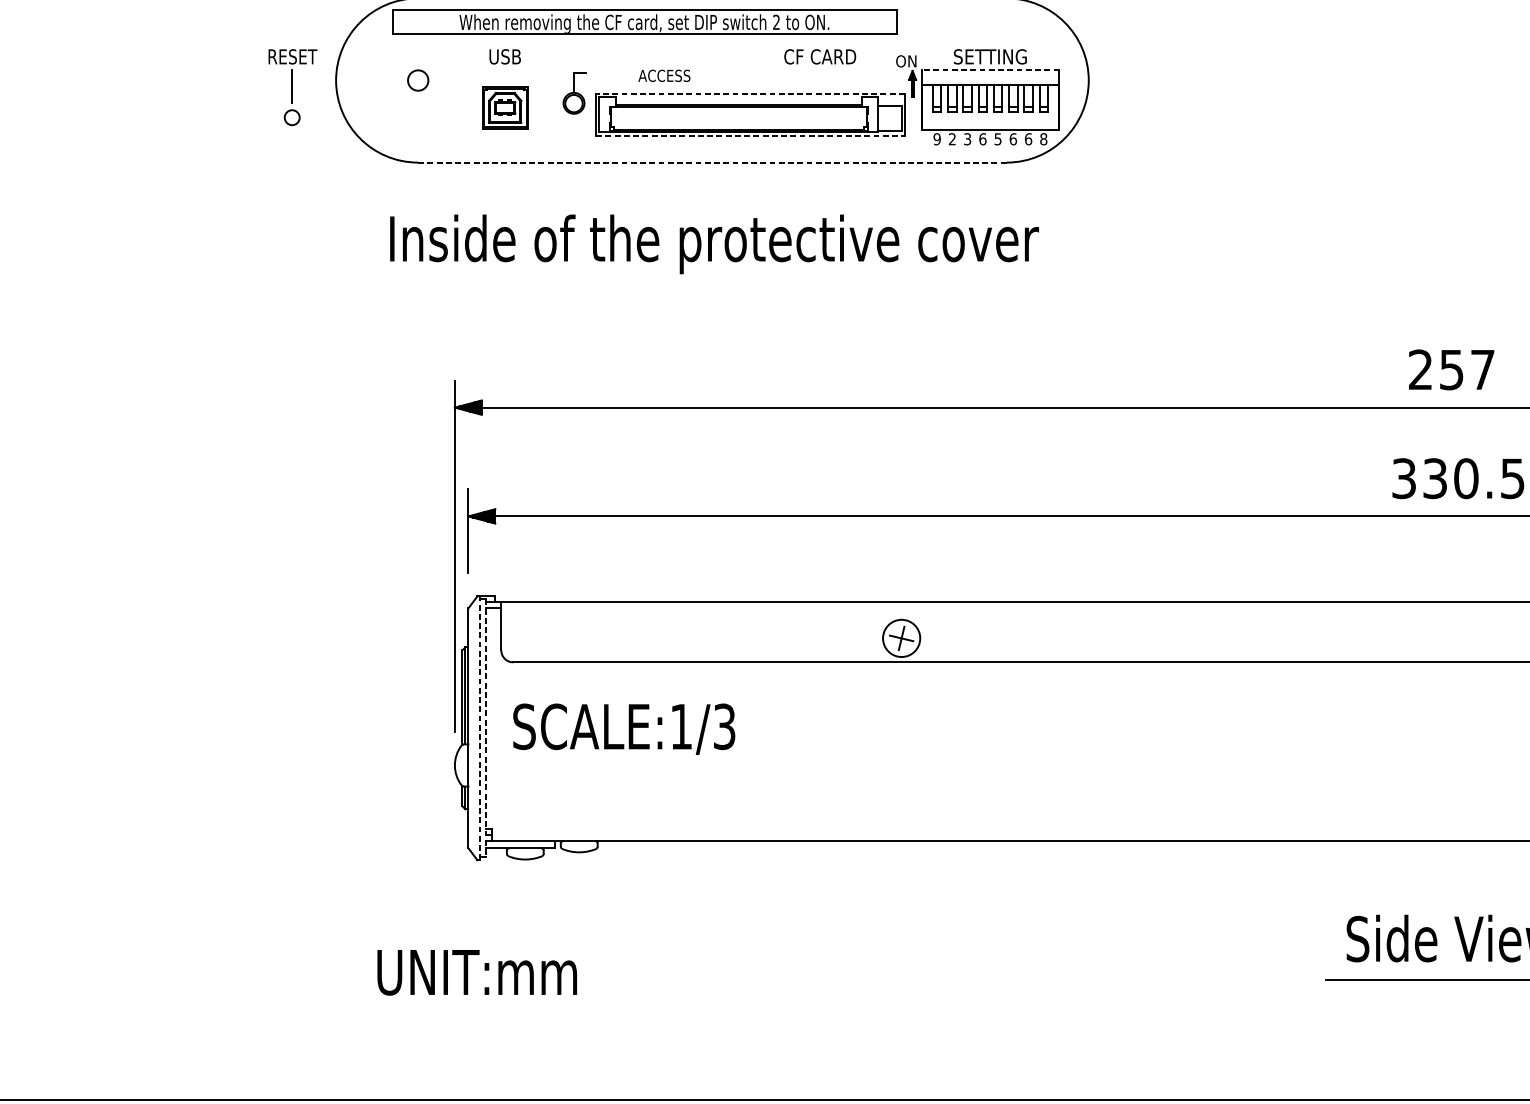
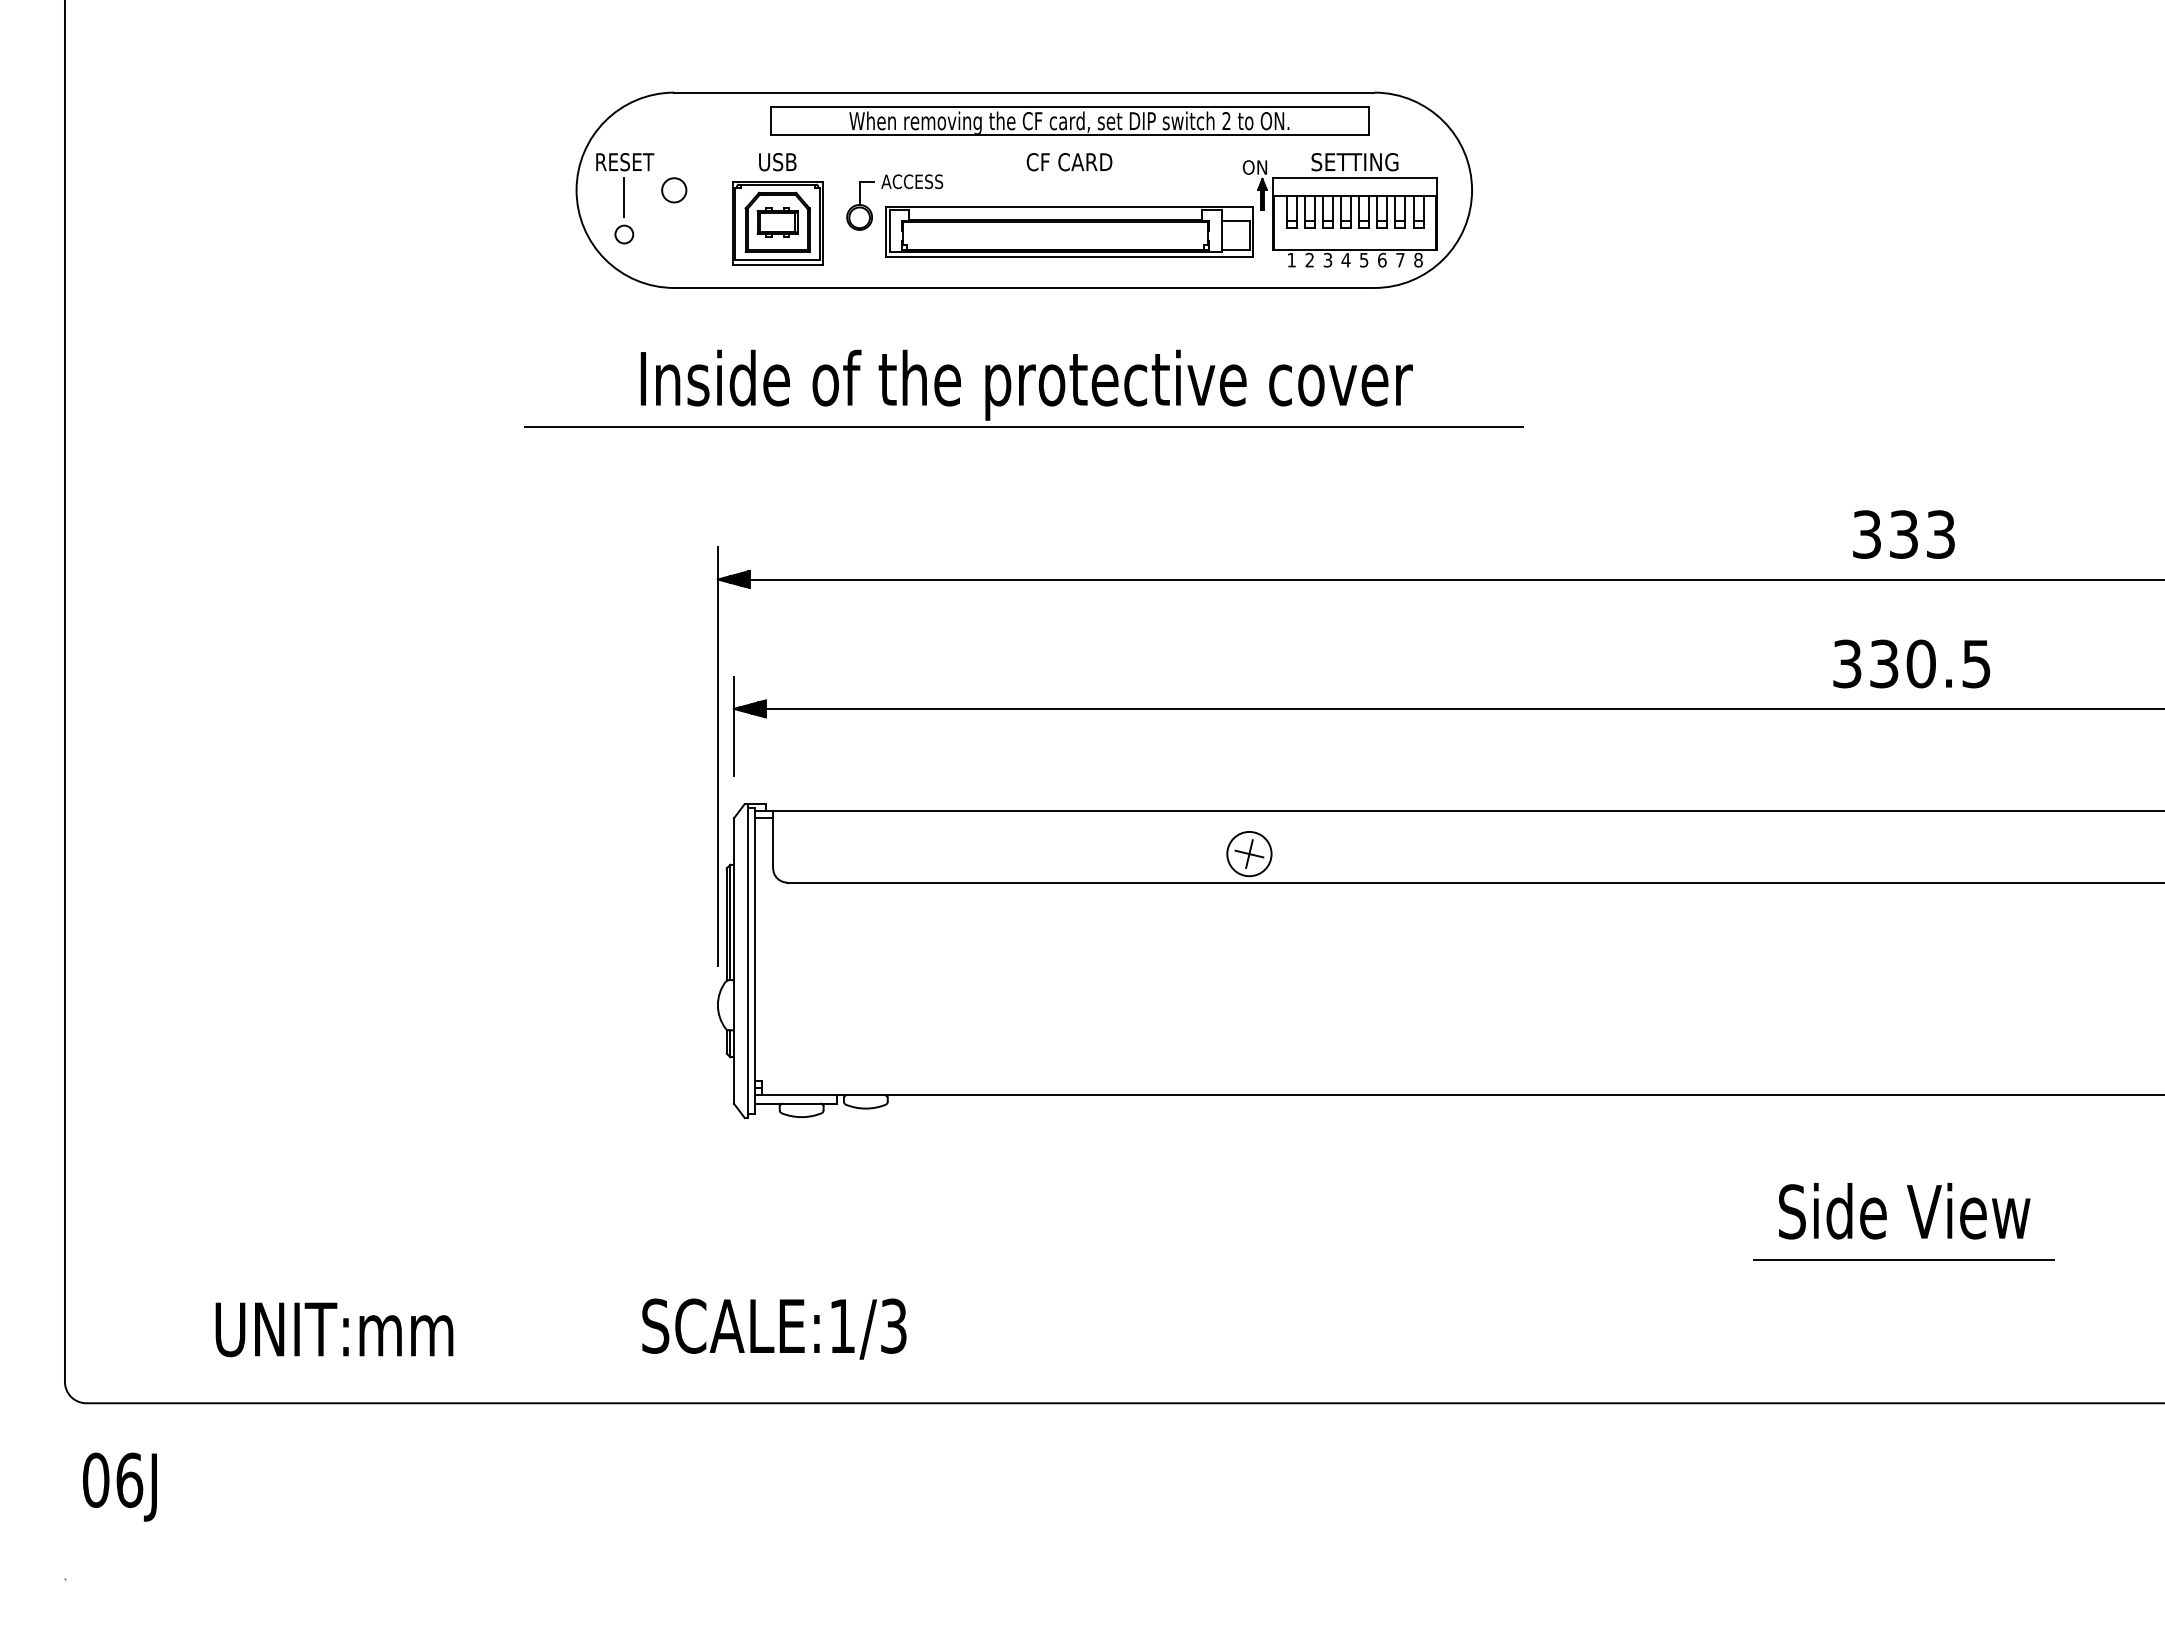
part: (644, 21) -> (1069, 120), moved
text: (820, 57) -> (1069, 162), moved
line: (990, 70) -> (1355, 178), dashed -> solid
text: (664, 75) -> (912, 181), moved
part: (293, 87) -> (625, 198), moved
line: (750, 94) -> (1069, 206), dashed -> solid
part: (504, 108) -> (777, 223), size x1.67
line: (750, 136) -> (1069, 256), dashed -> solid
text: (936, 138) -> (1291, 259), 9 -> 1
text: (982, 138) -> (1345, 259), 6 -> 4
text: (1028, 138) -> (1400, 259), 6 -> 7
line: (712, 162) -> (1024, 287), dashed -> solid
line: (712, 279) -> (1024, 426), added
text: (1451, 369) -> (1903, 534), 257 -> 333
line: (480, 728) -> (748, 961), dashed -> solid
line: (486, 728) -> (755, 961), dashed -> solid
text: (624, 728) -> (774, 1328), moved
text: (477, 972) -> (334, 1329), moved

